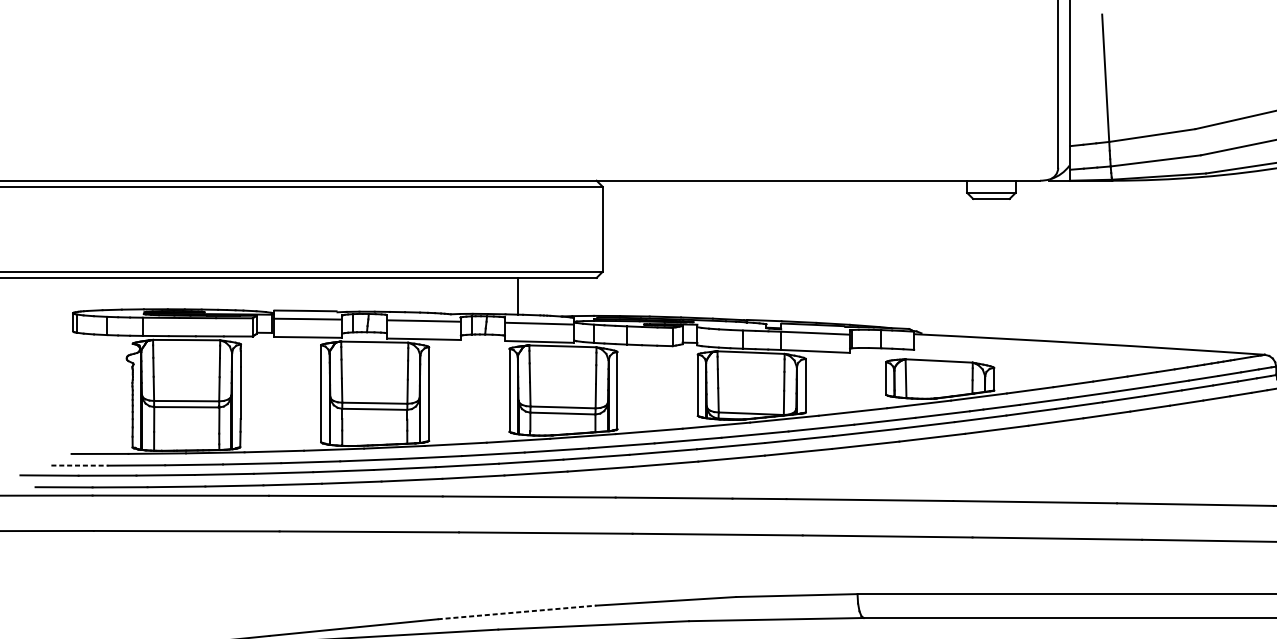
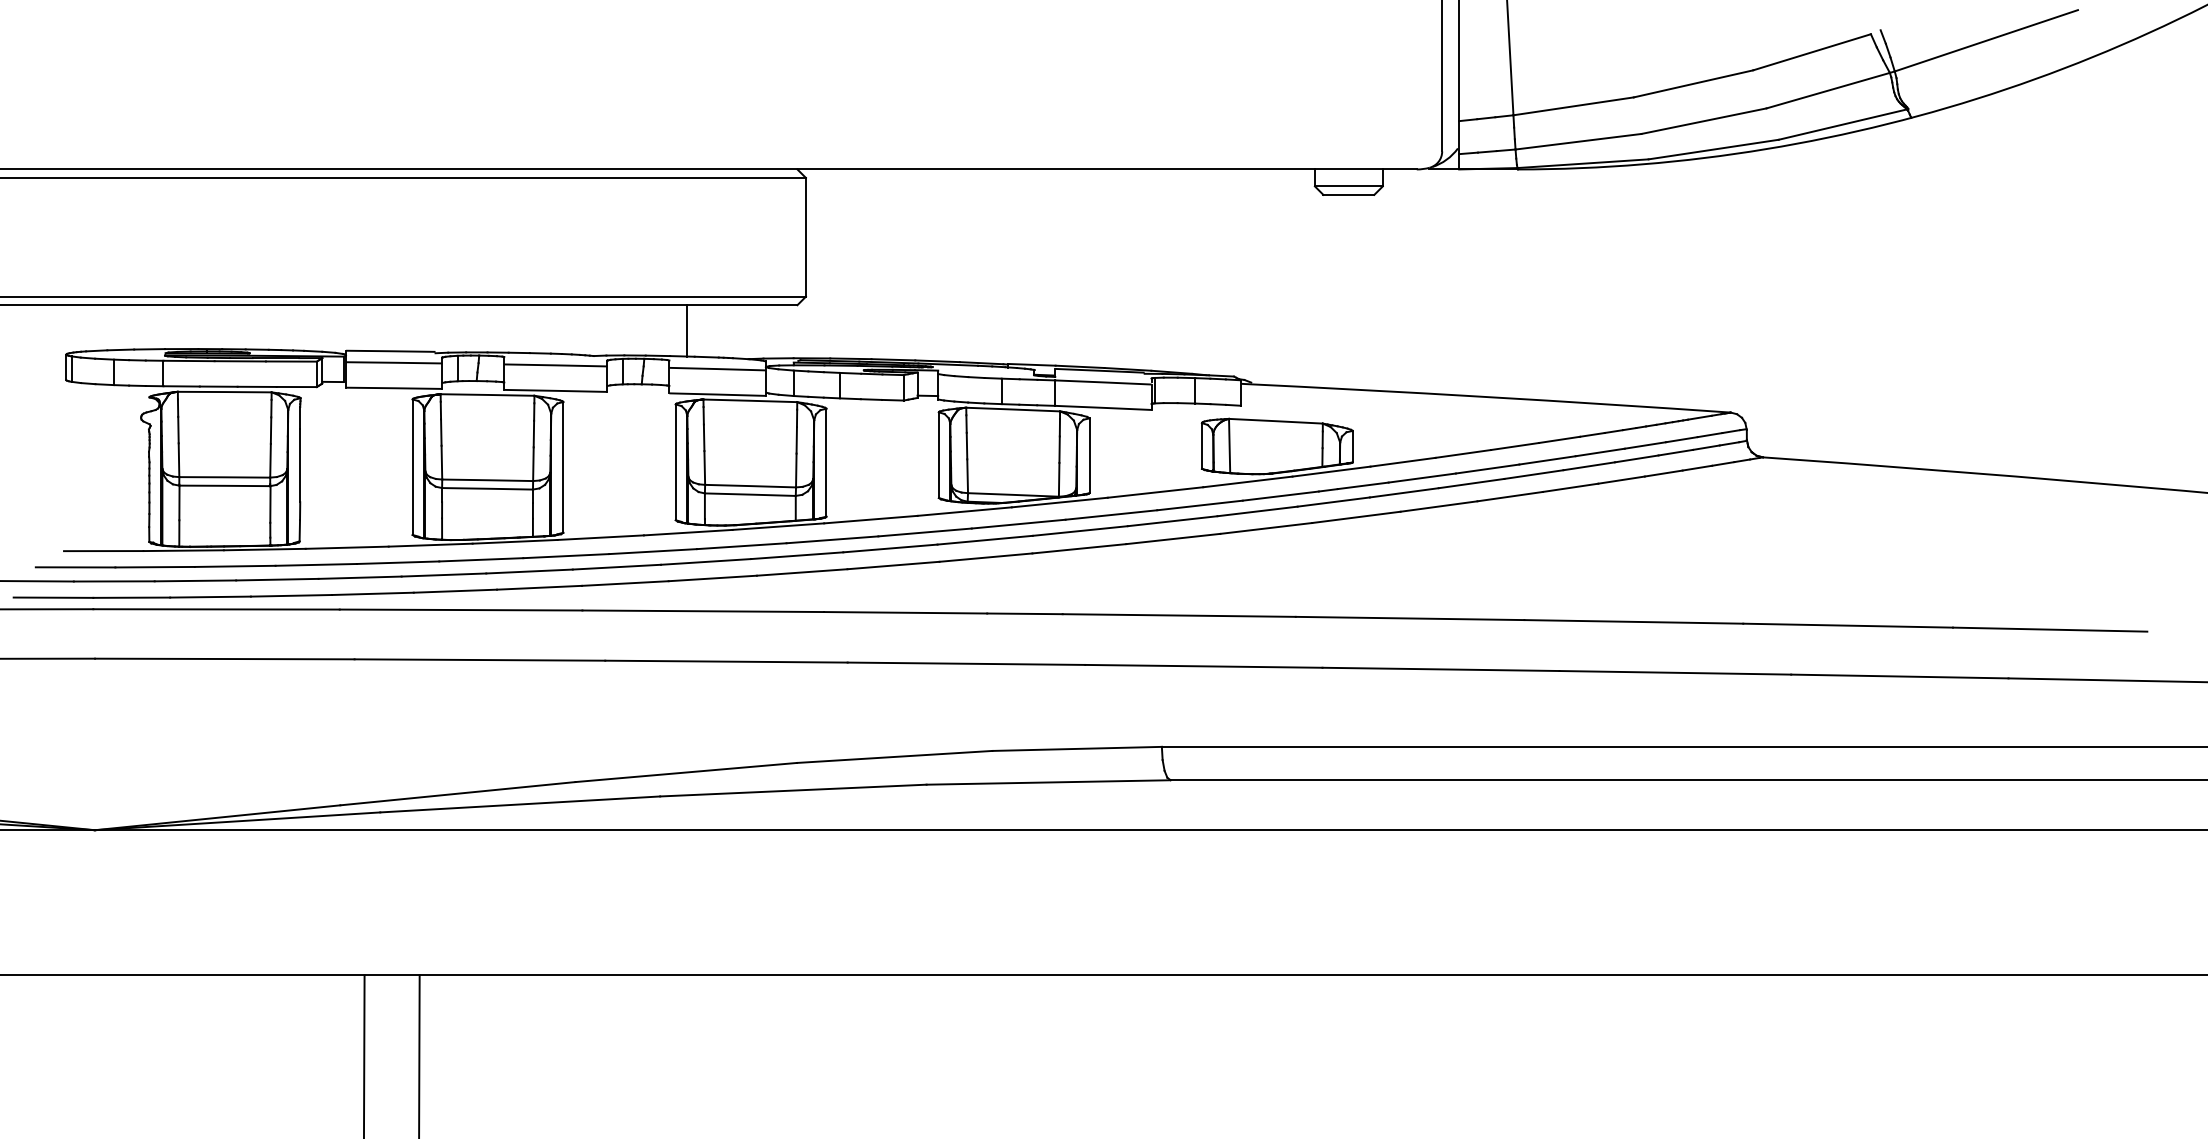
line: (79, 465) -> (75, 567), dashed -> solid
line: (517, 612) -> (686, 772), dashed -> solid

